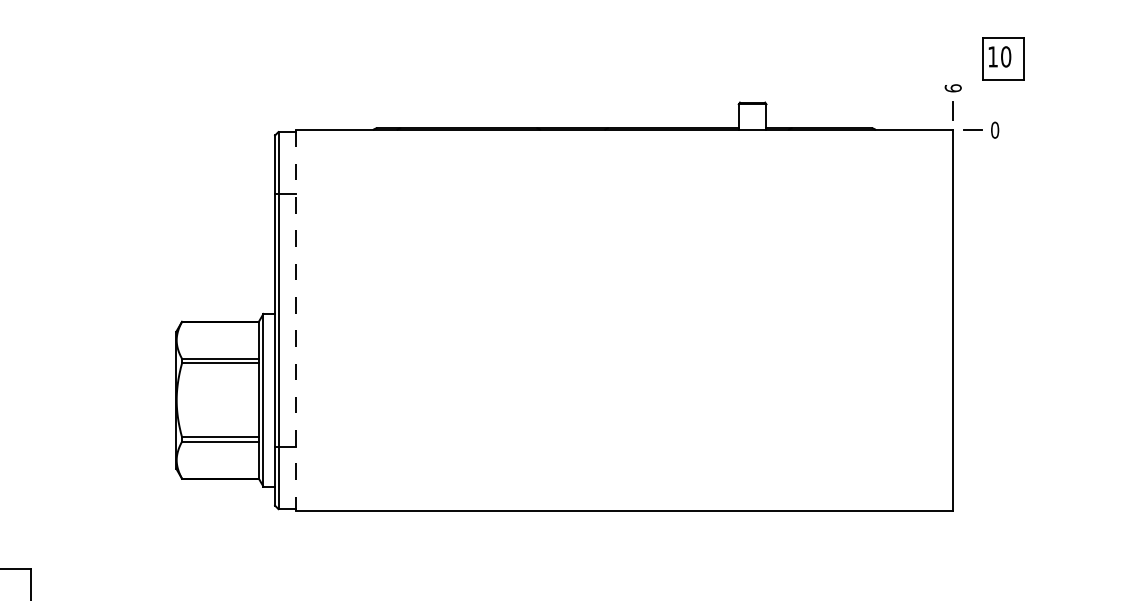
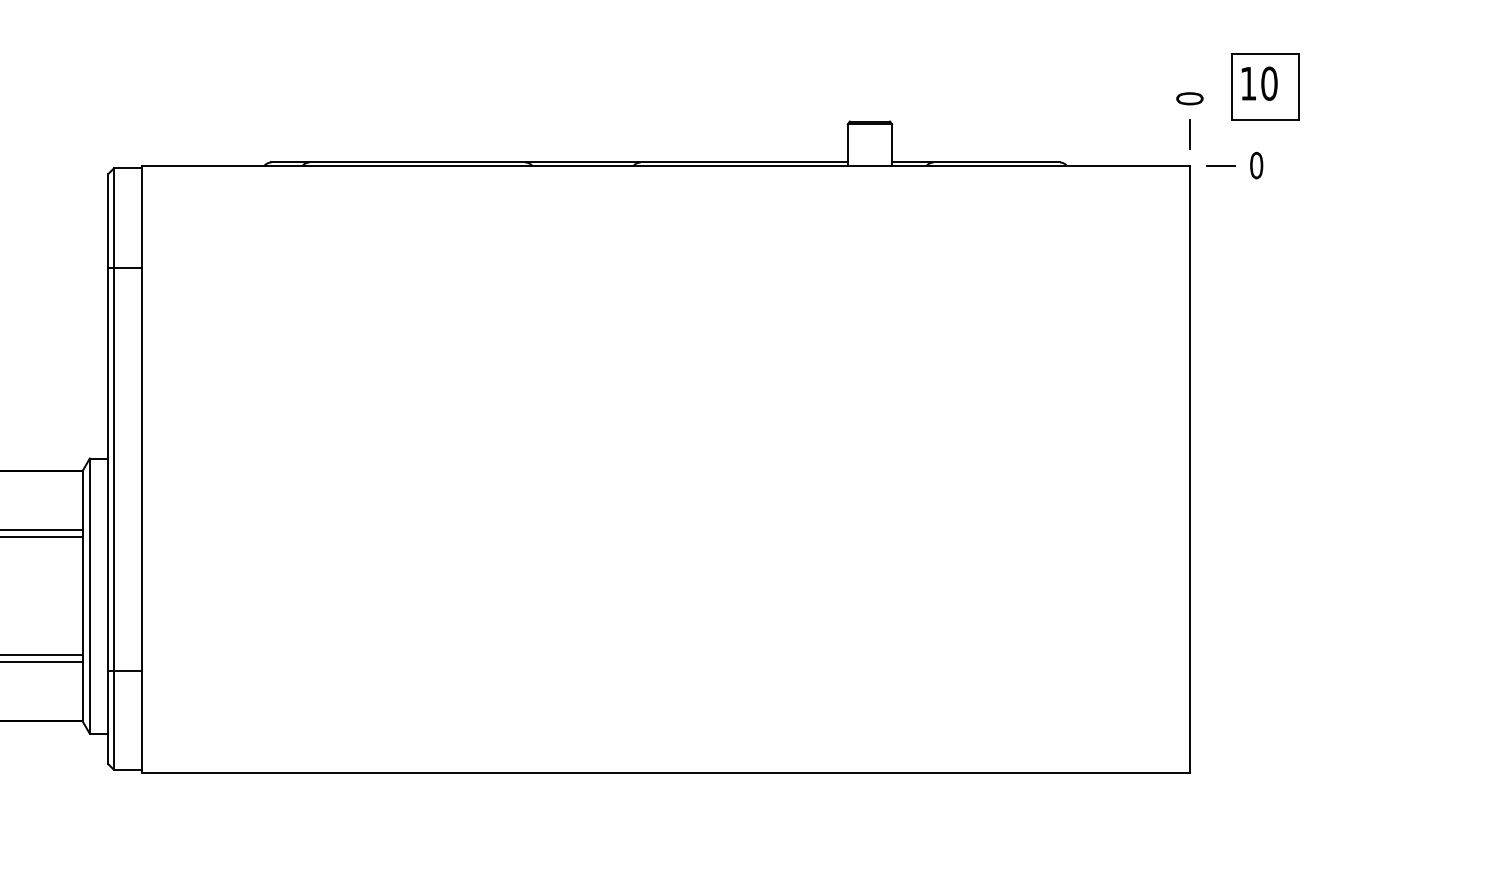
part: (1003, 58) -> (1265, 86), moved
text: (952, 88) -> (1188, 99), 6 -> 0
line: (295, 321) -> (140, 470), dashed -> solid

